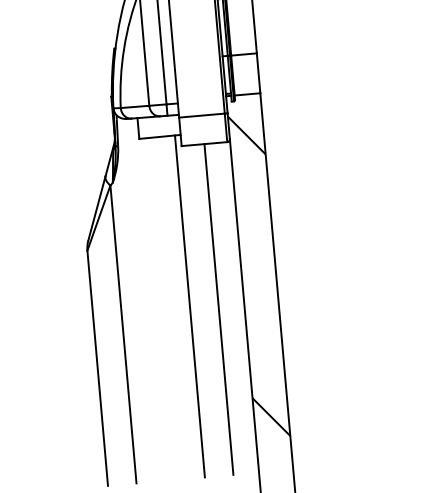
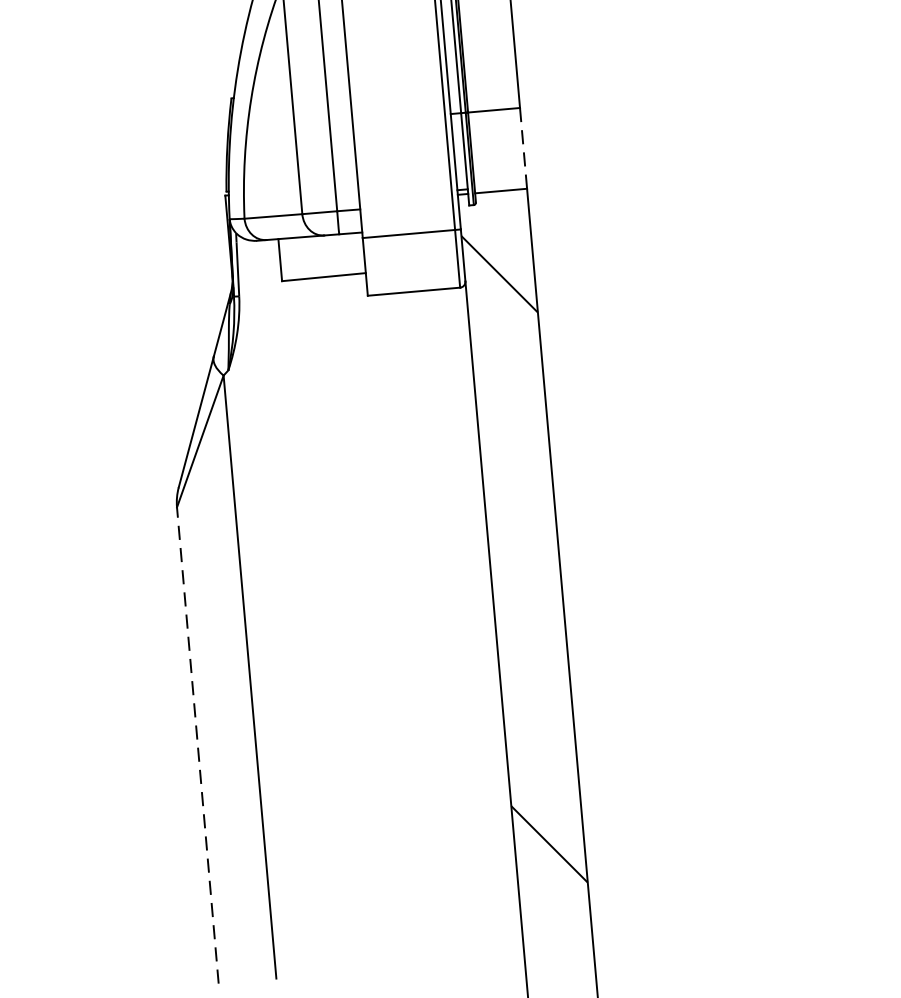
line: (258, 73) -> (523, 148), solid -> dashed
line: (189, 306) -> (383, 620), removed
line: (218, 309) -> (442, 626), removed
line: (97, 367) -> (197, 743), solid -> dashed

